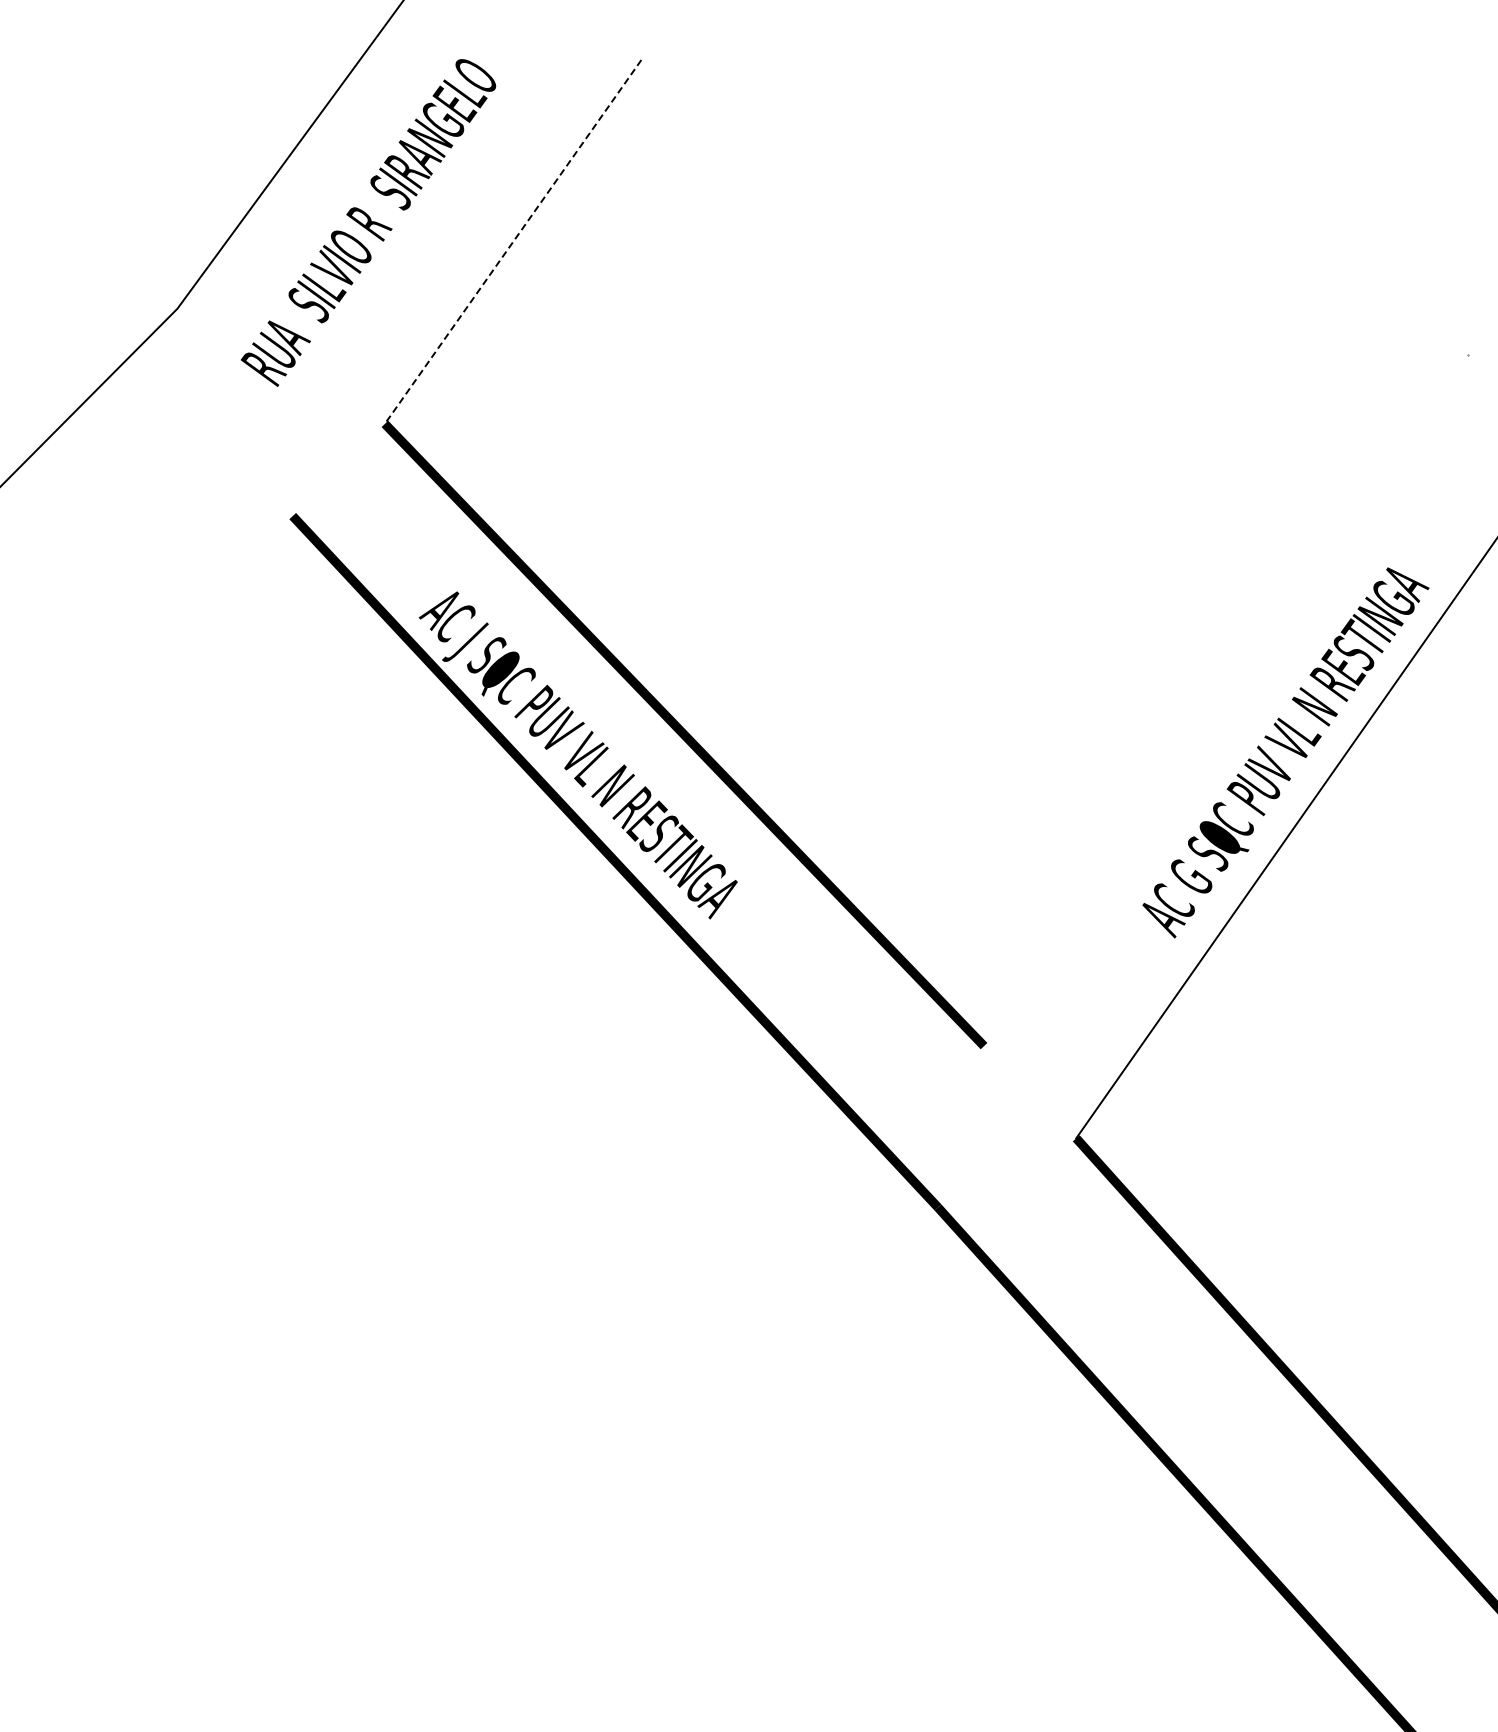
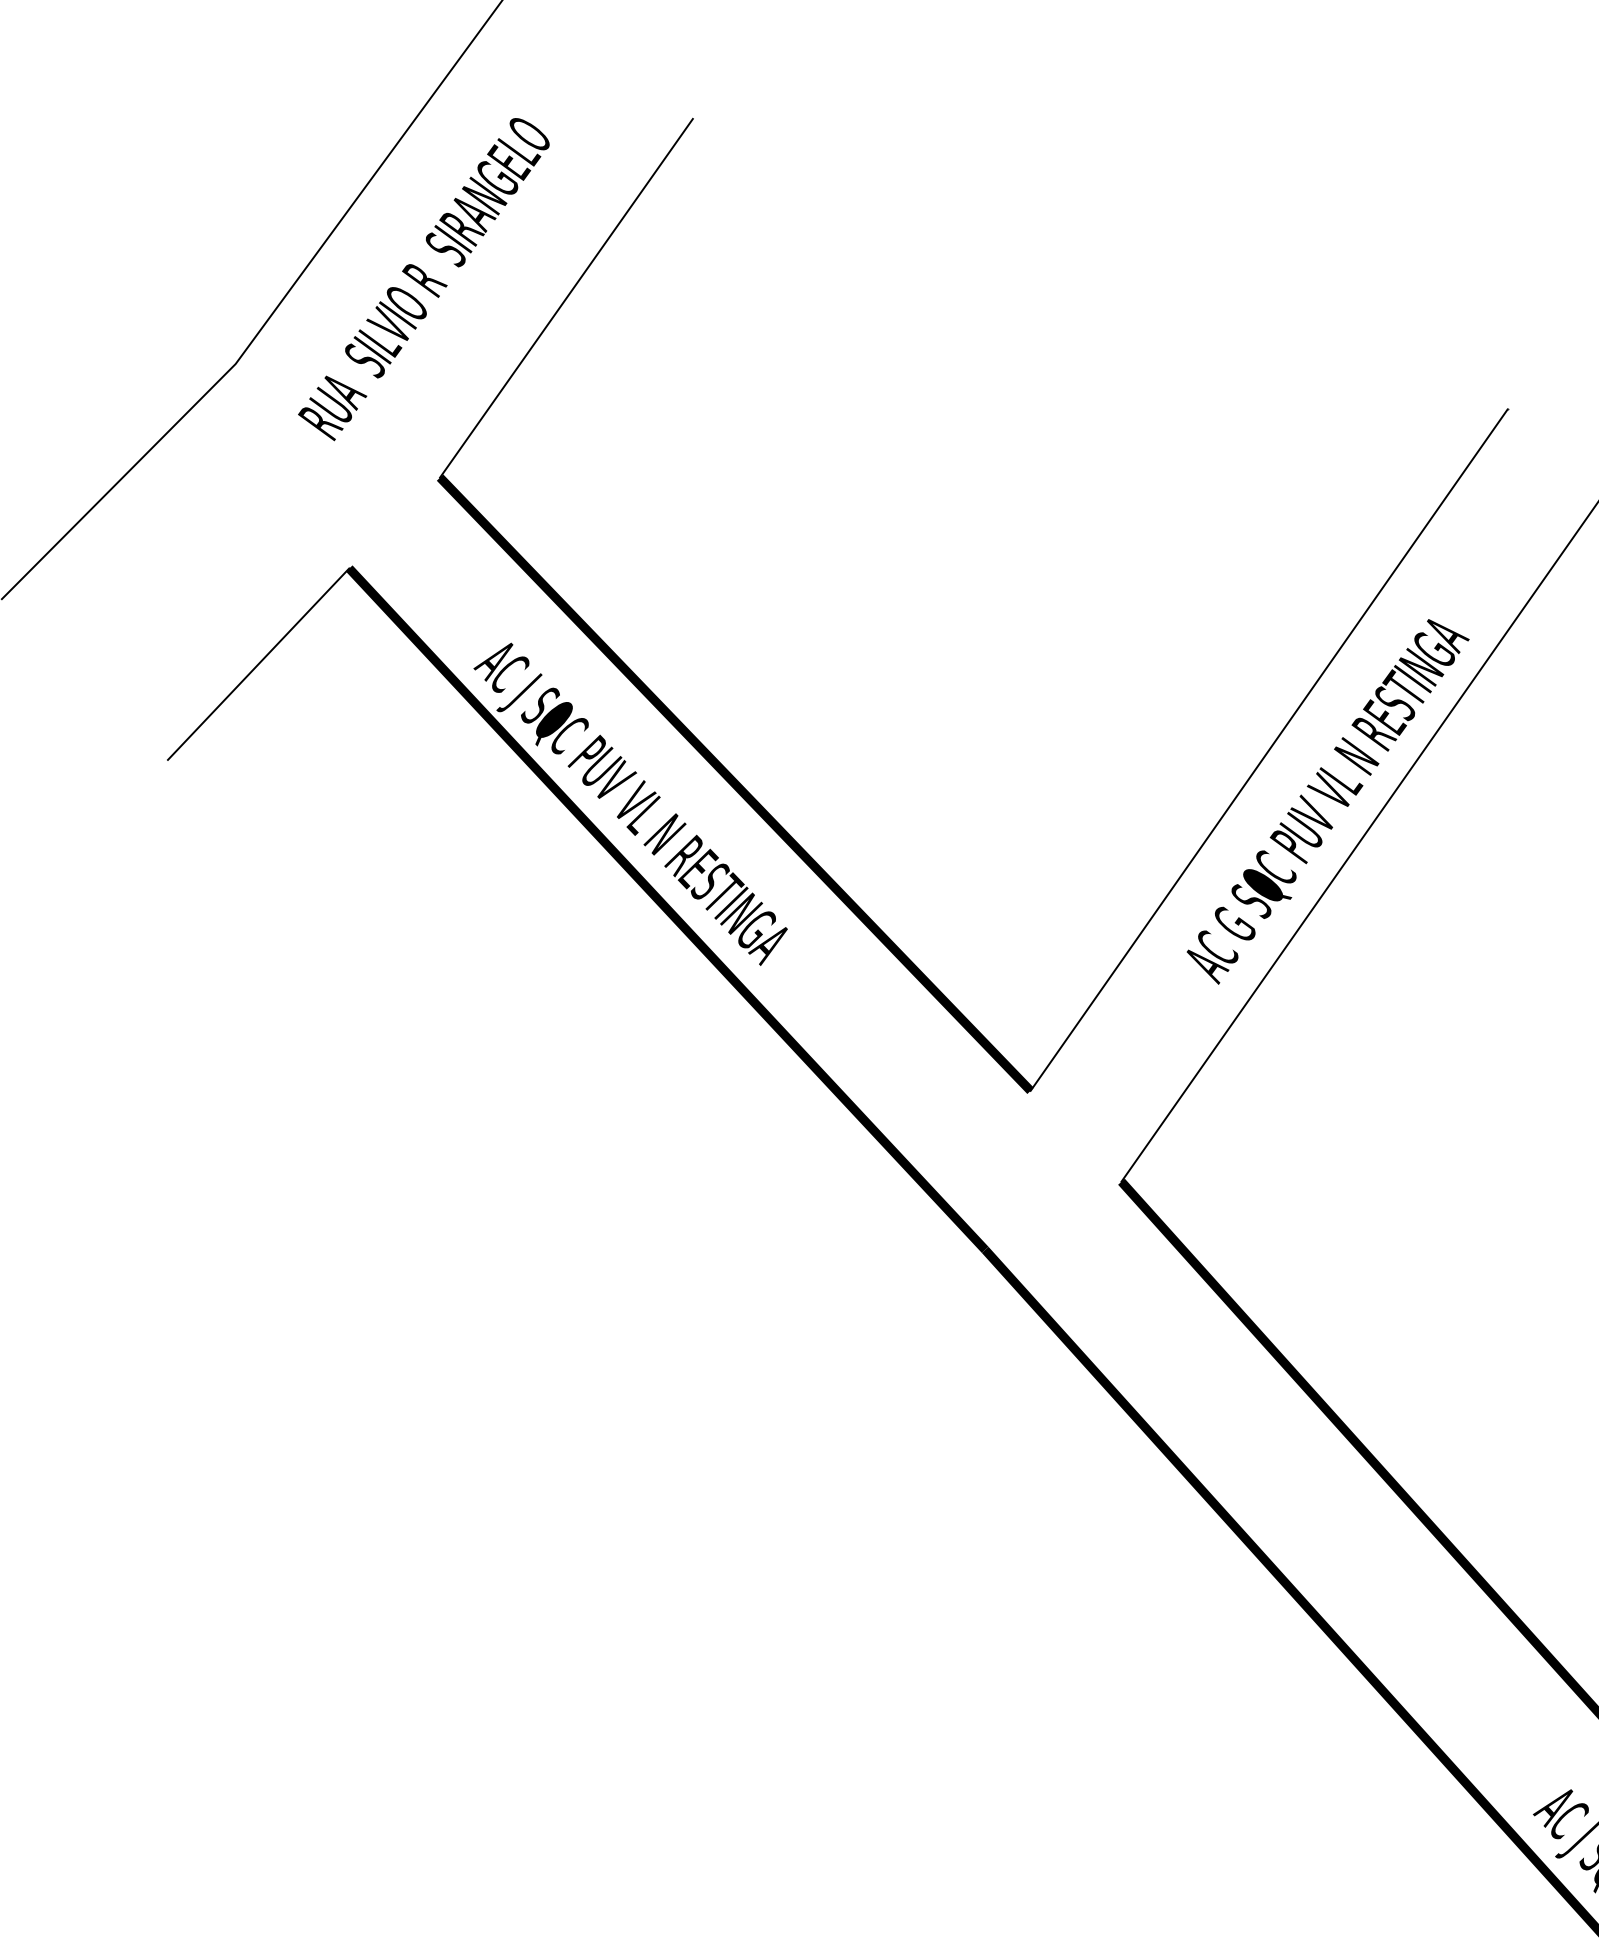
line: (513, 242) -> (566, 298), dashed -> solid
line: (200, 612) -> (258, 663), added
line: (1225, 699) -> (1268, 749), added

